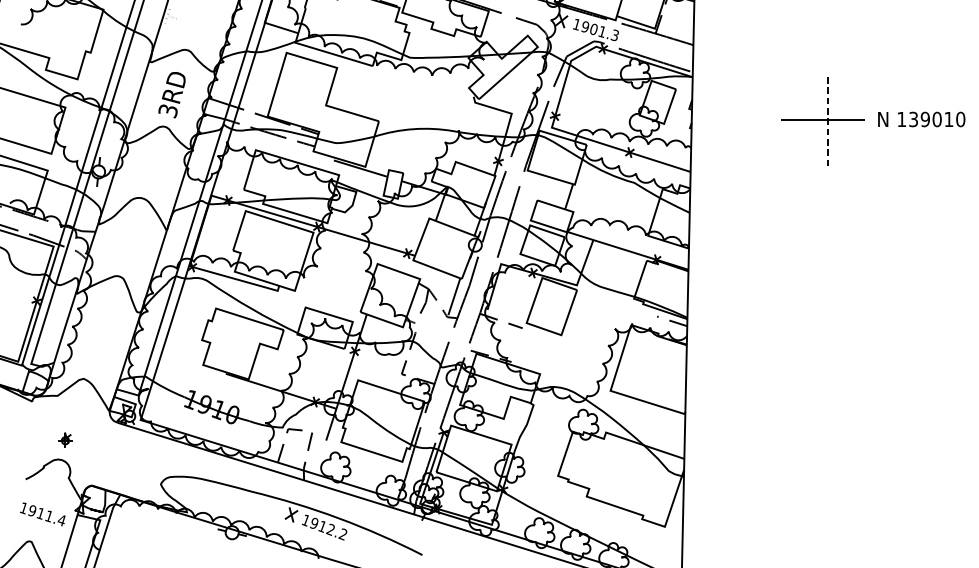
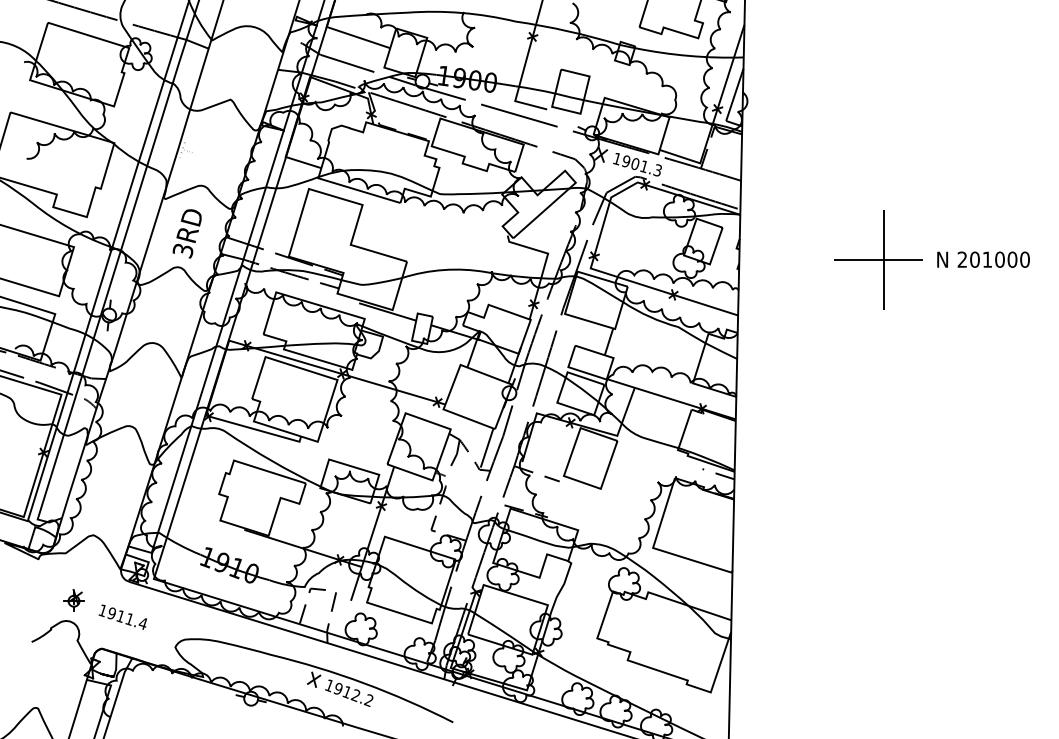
line: (827, 119) -> (883, 259), dashed -> solid
text: (925, 119) -> (987, 259), 139010 -> 201000
part: (64, 440) -> (73, 600), size x1.43
text: (42, 513) -> (122, 616), moved

